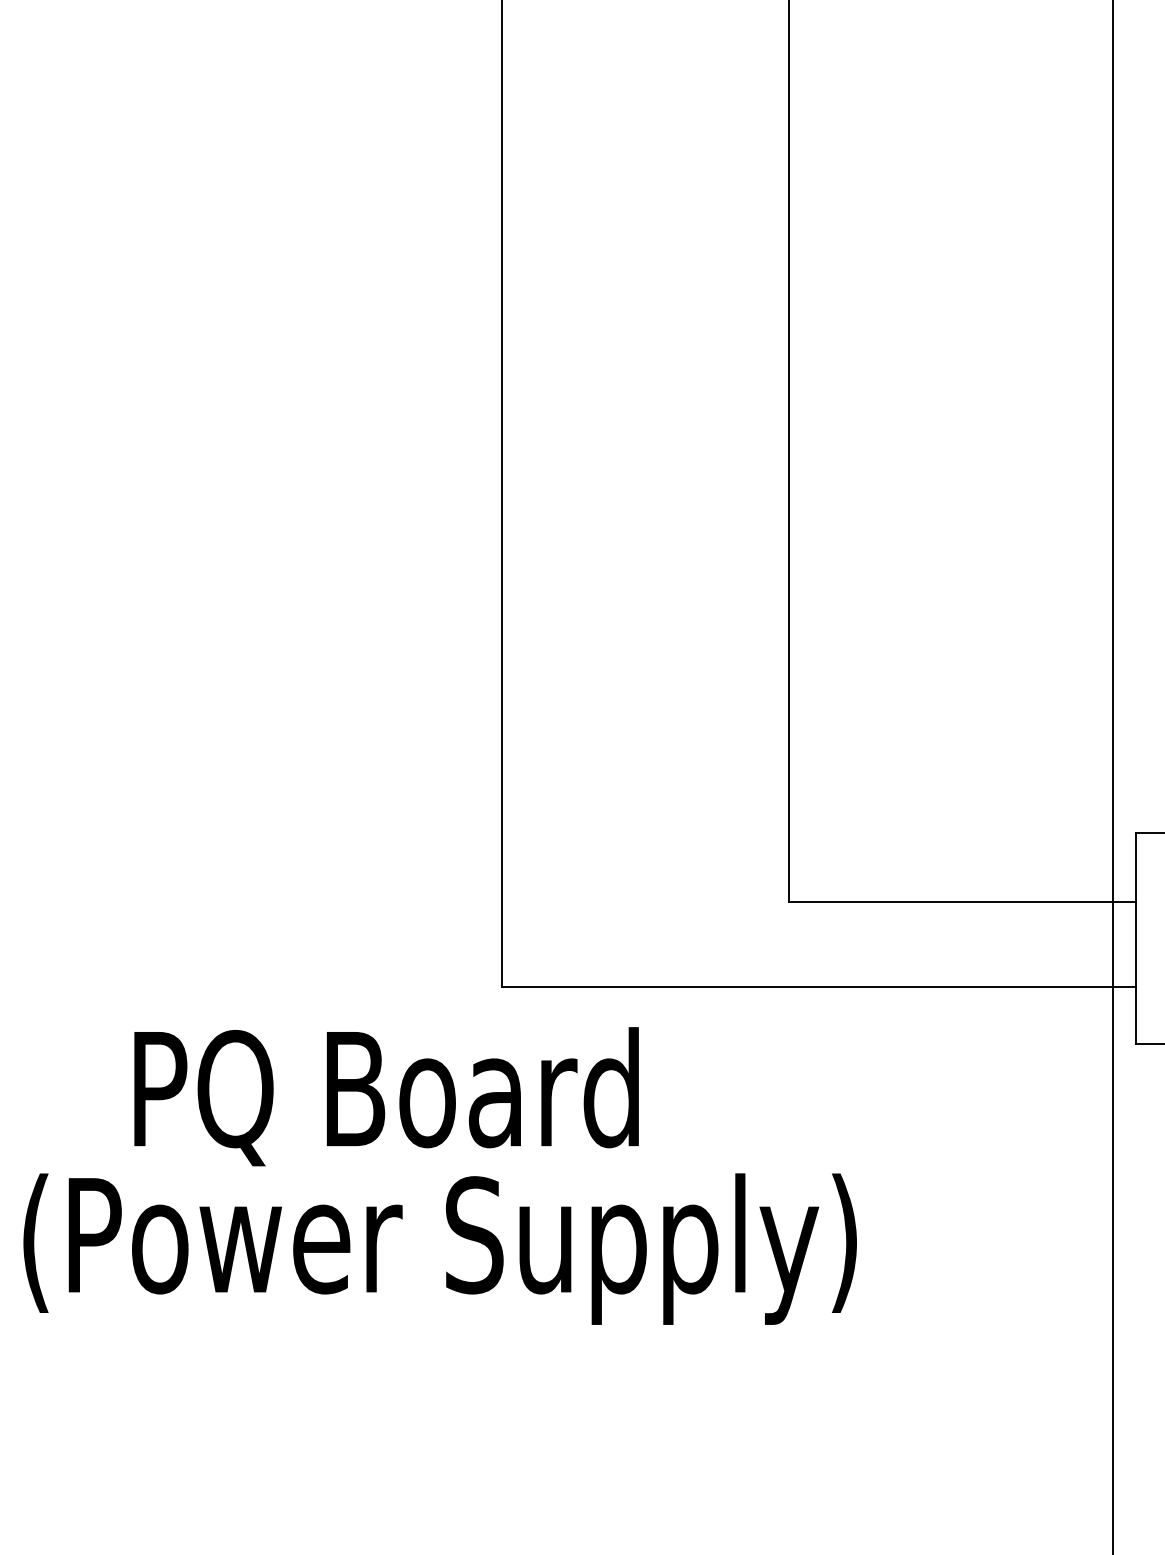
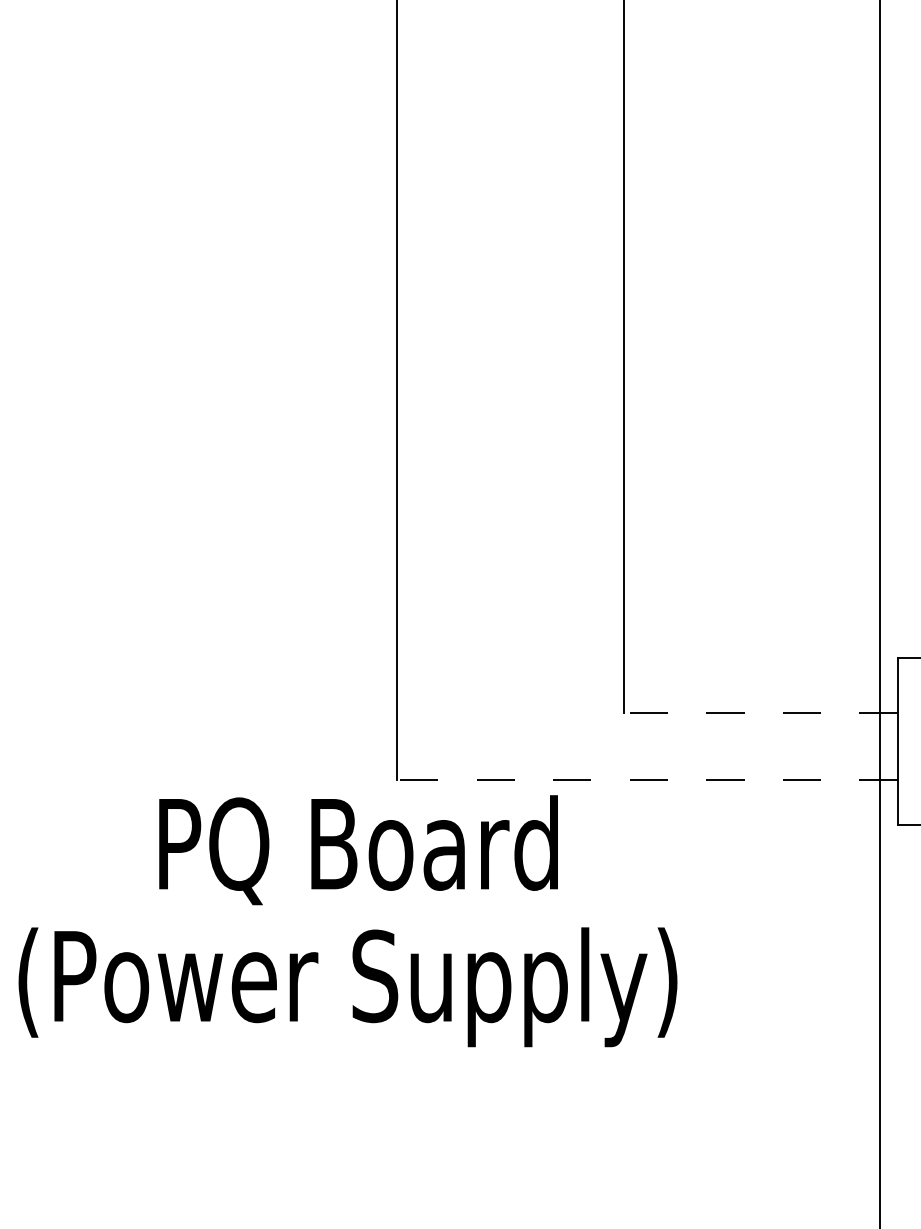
line: (961, 901) -> (760, 712), solid -> dashed
line: (818, 986) -> (647, 779), solid -> dashed
text: (386, 1096) -> (358, 850), moved

